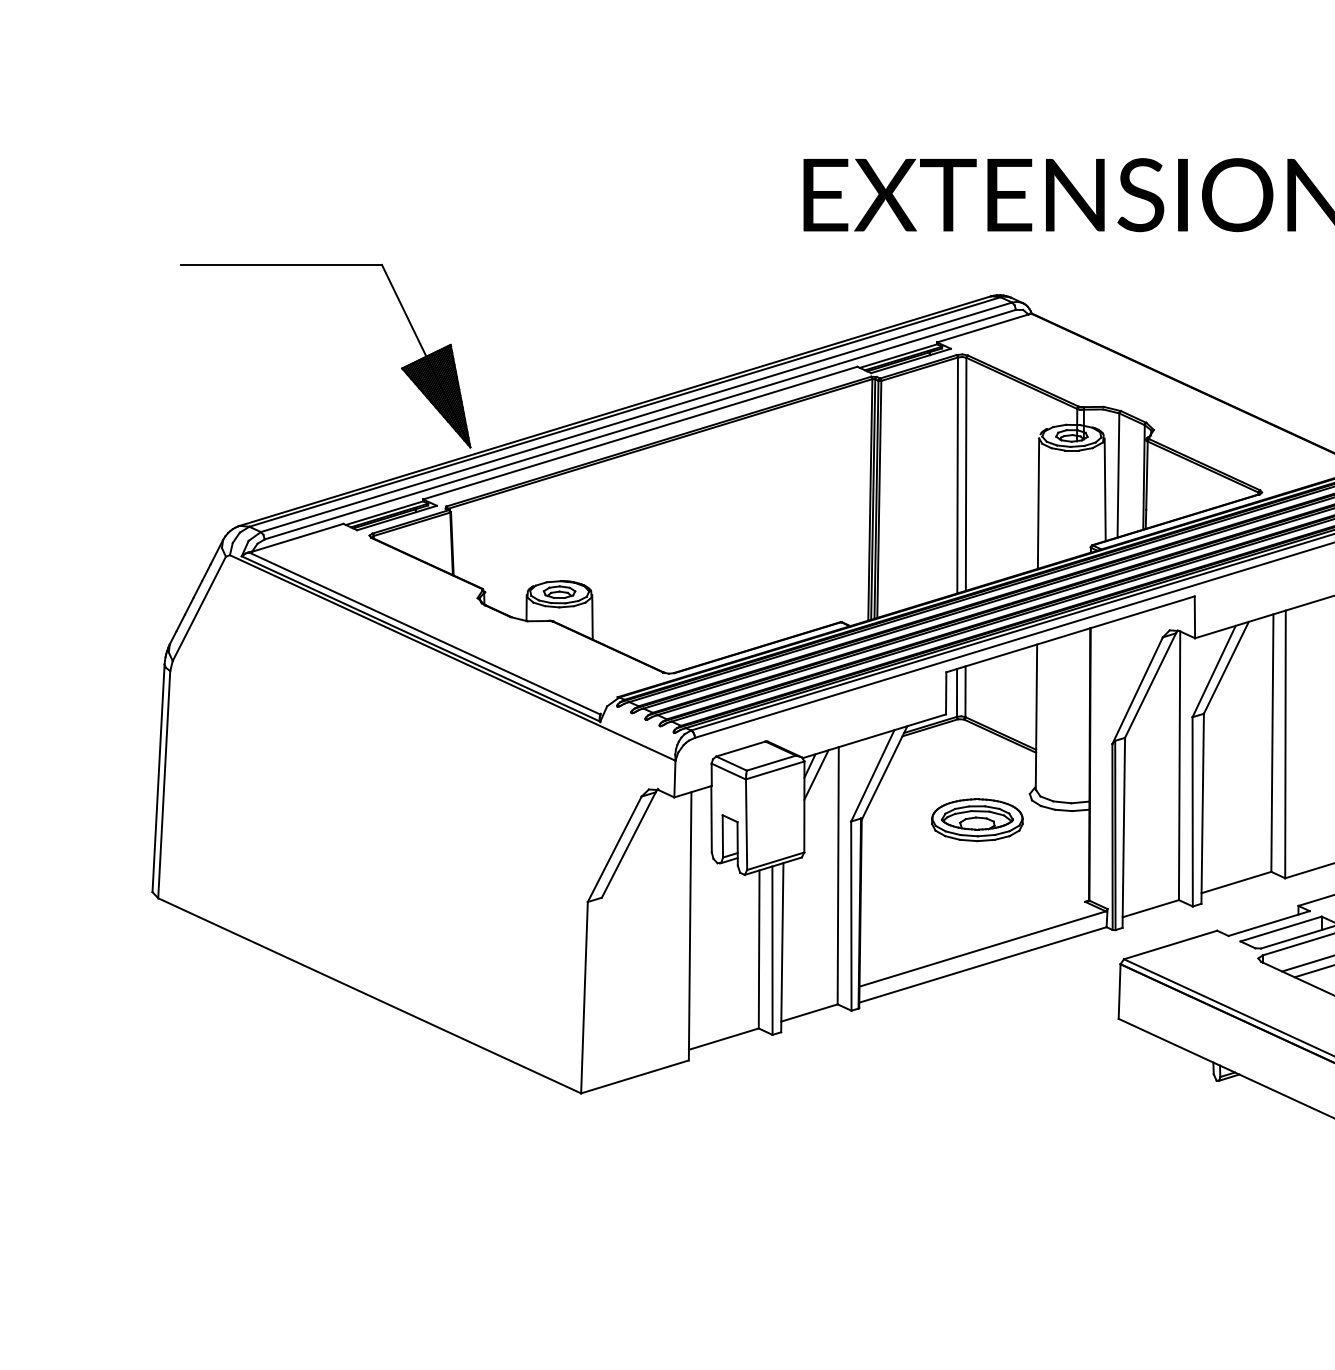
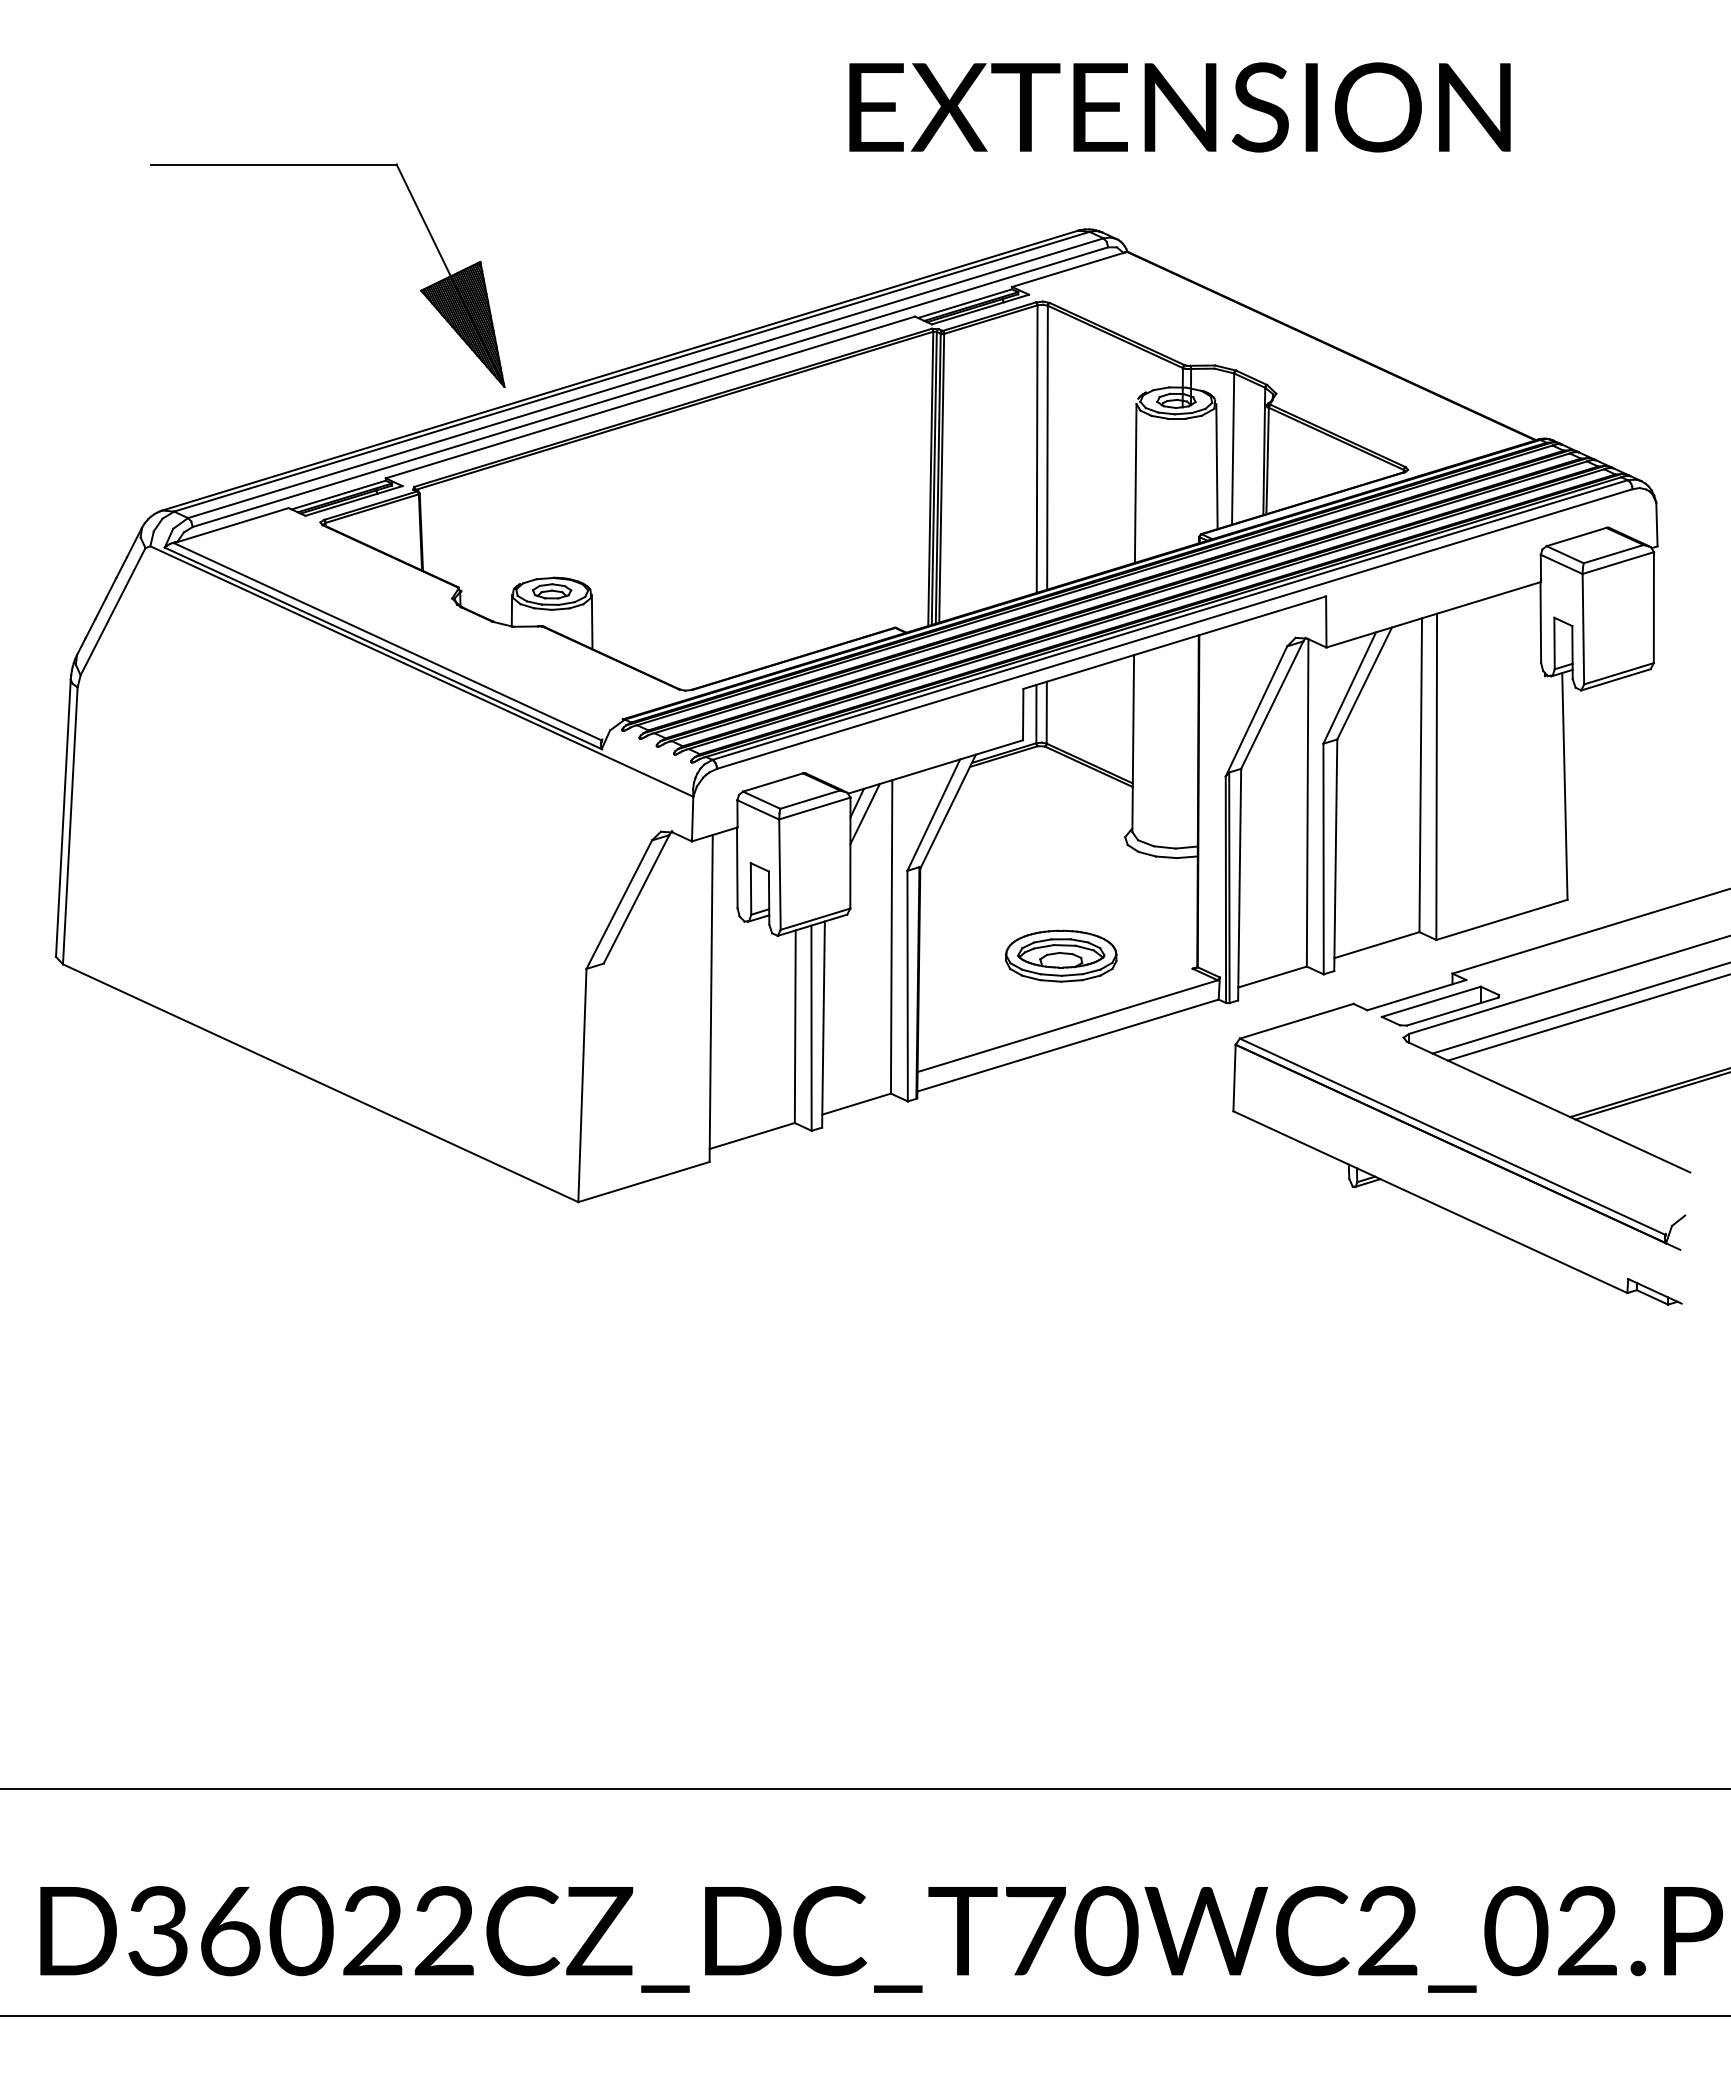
part: (401, 367) -> (420, 289), moved
part: (977, 819) -> (1061, 955), moved

